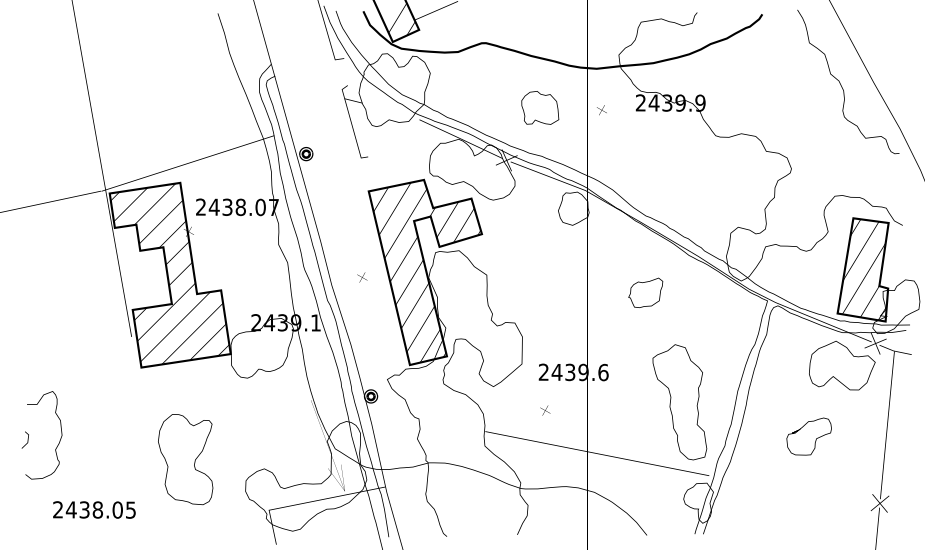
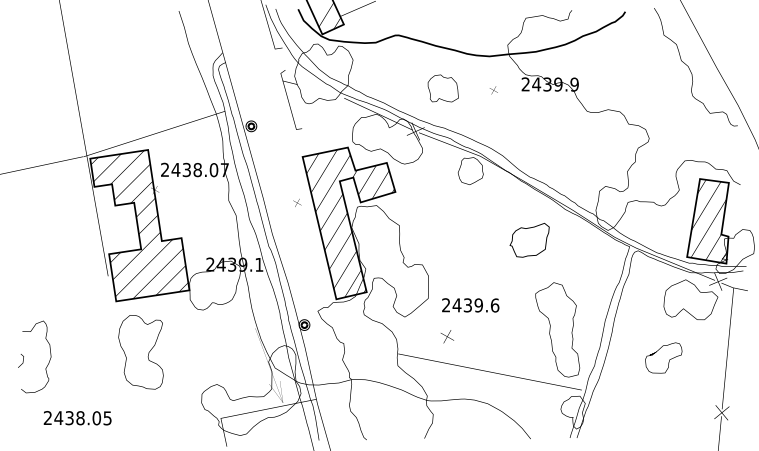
part: (362, 277) -> (297, 202), moved
part: (645, 292) -> (529, 239), size x1.4
part: (545, 410) -> (447, 336), size x1.6
part: (185, 459) -> (140, 352), moved

